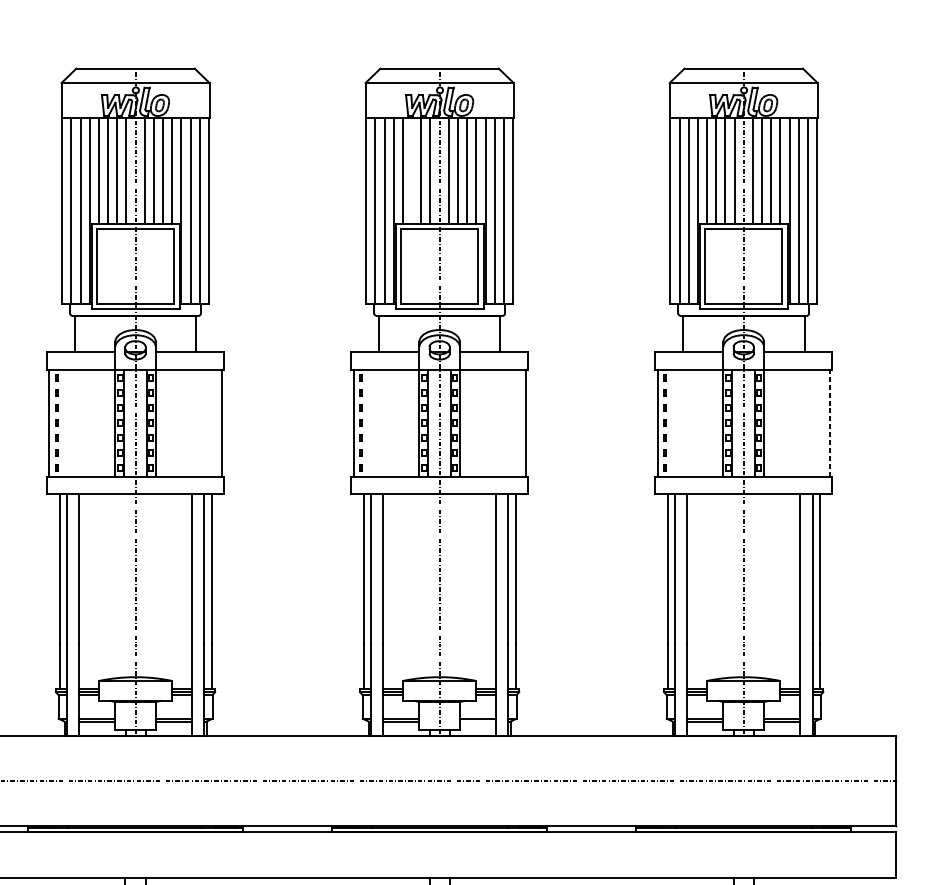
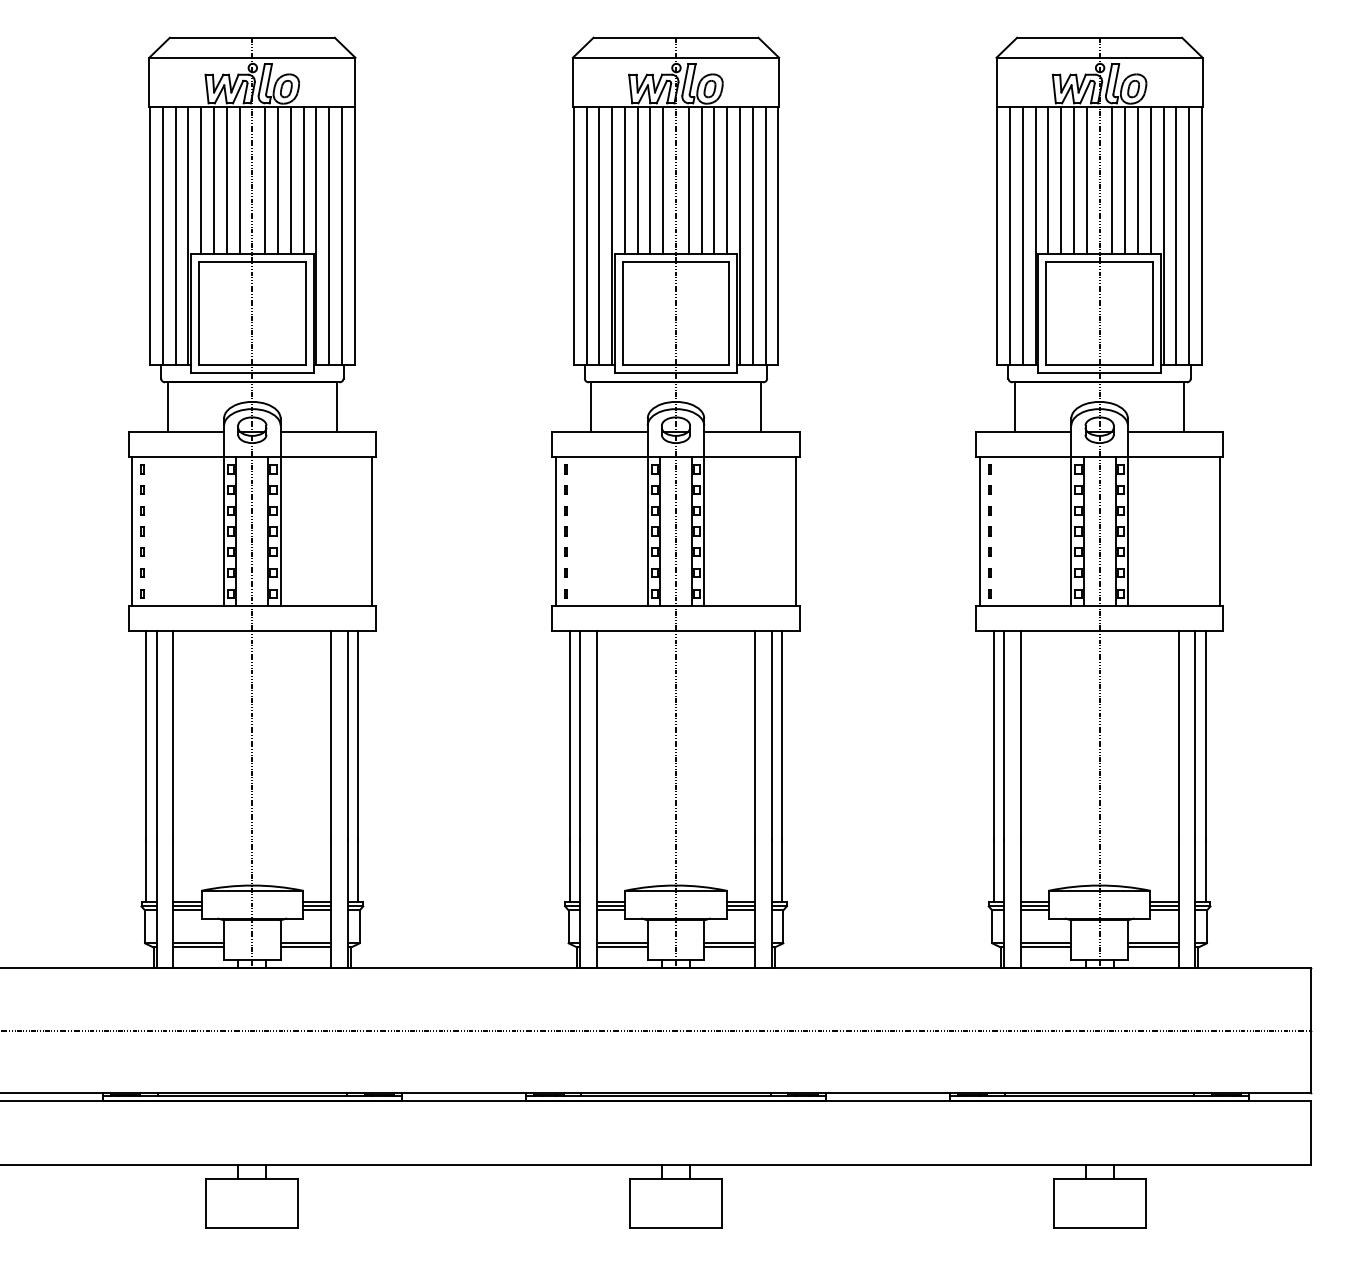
line: (412, 171) -> (637, 180), added
line: (829, 423) -> (1219, 531), dashed -> solid
line: (478, 721) -> (729, 947), added

